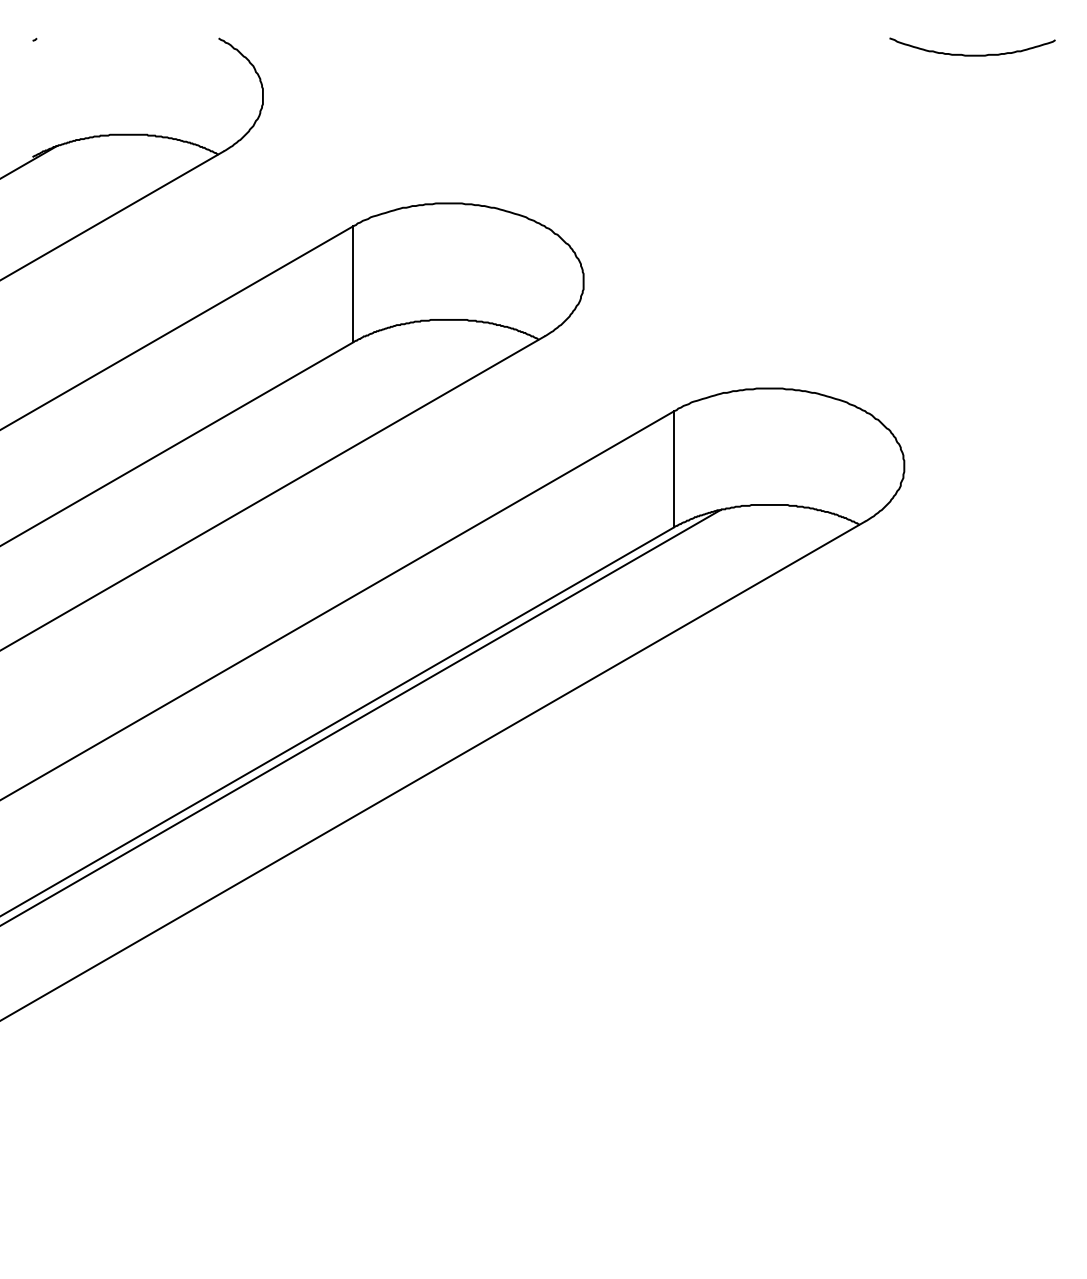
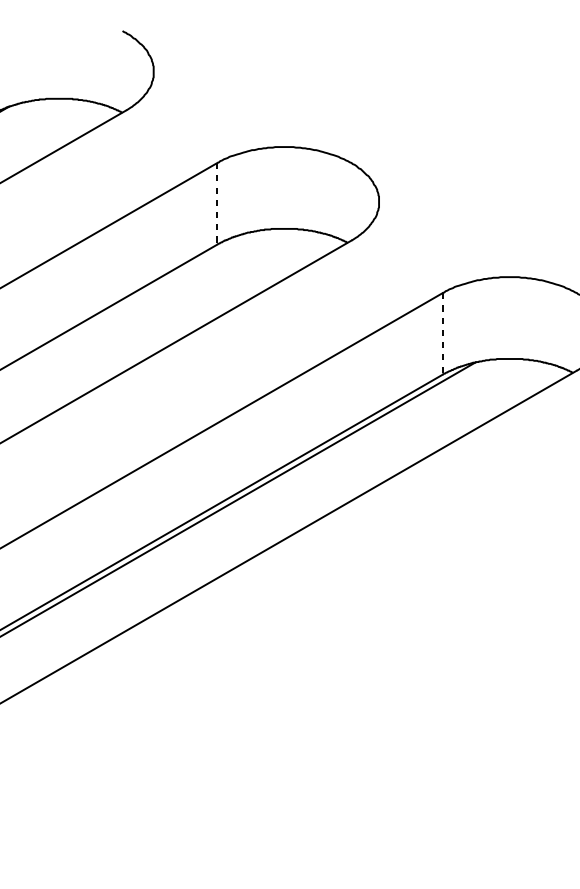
line: (353, 284) -> (217, 204), solid -> dashed
line: (673, 469) -> (442, 334), solid -> dashed

